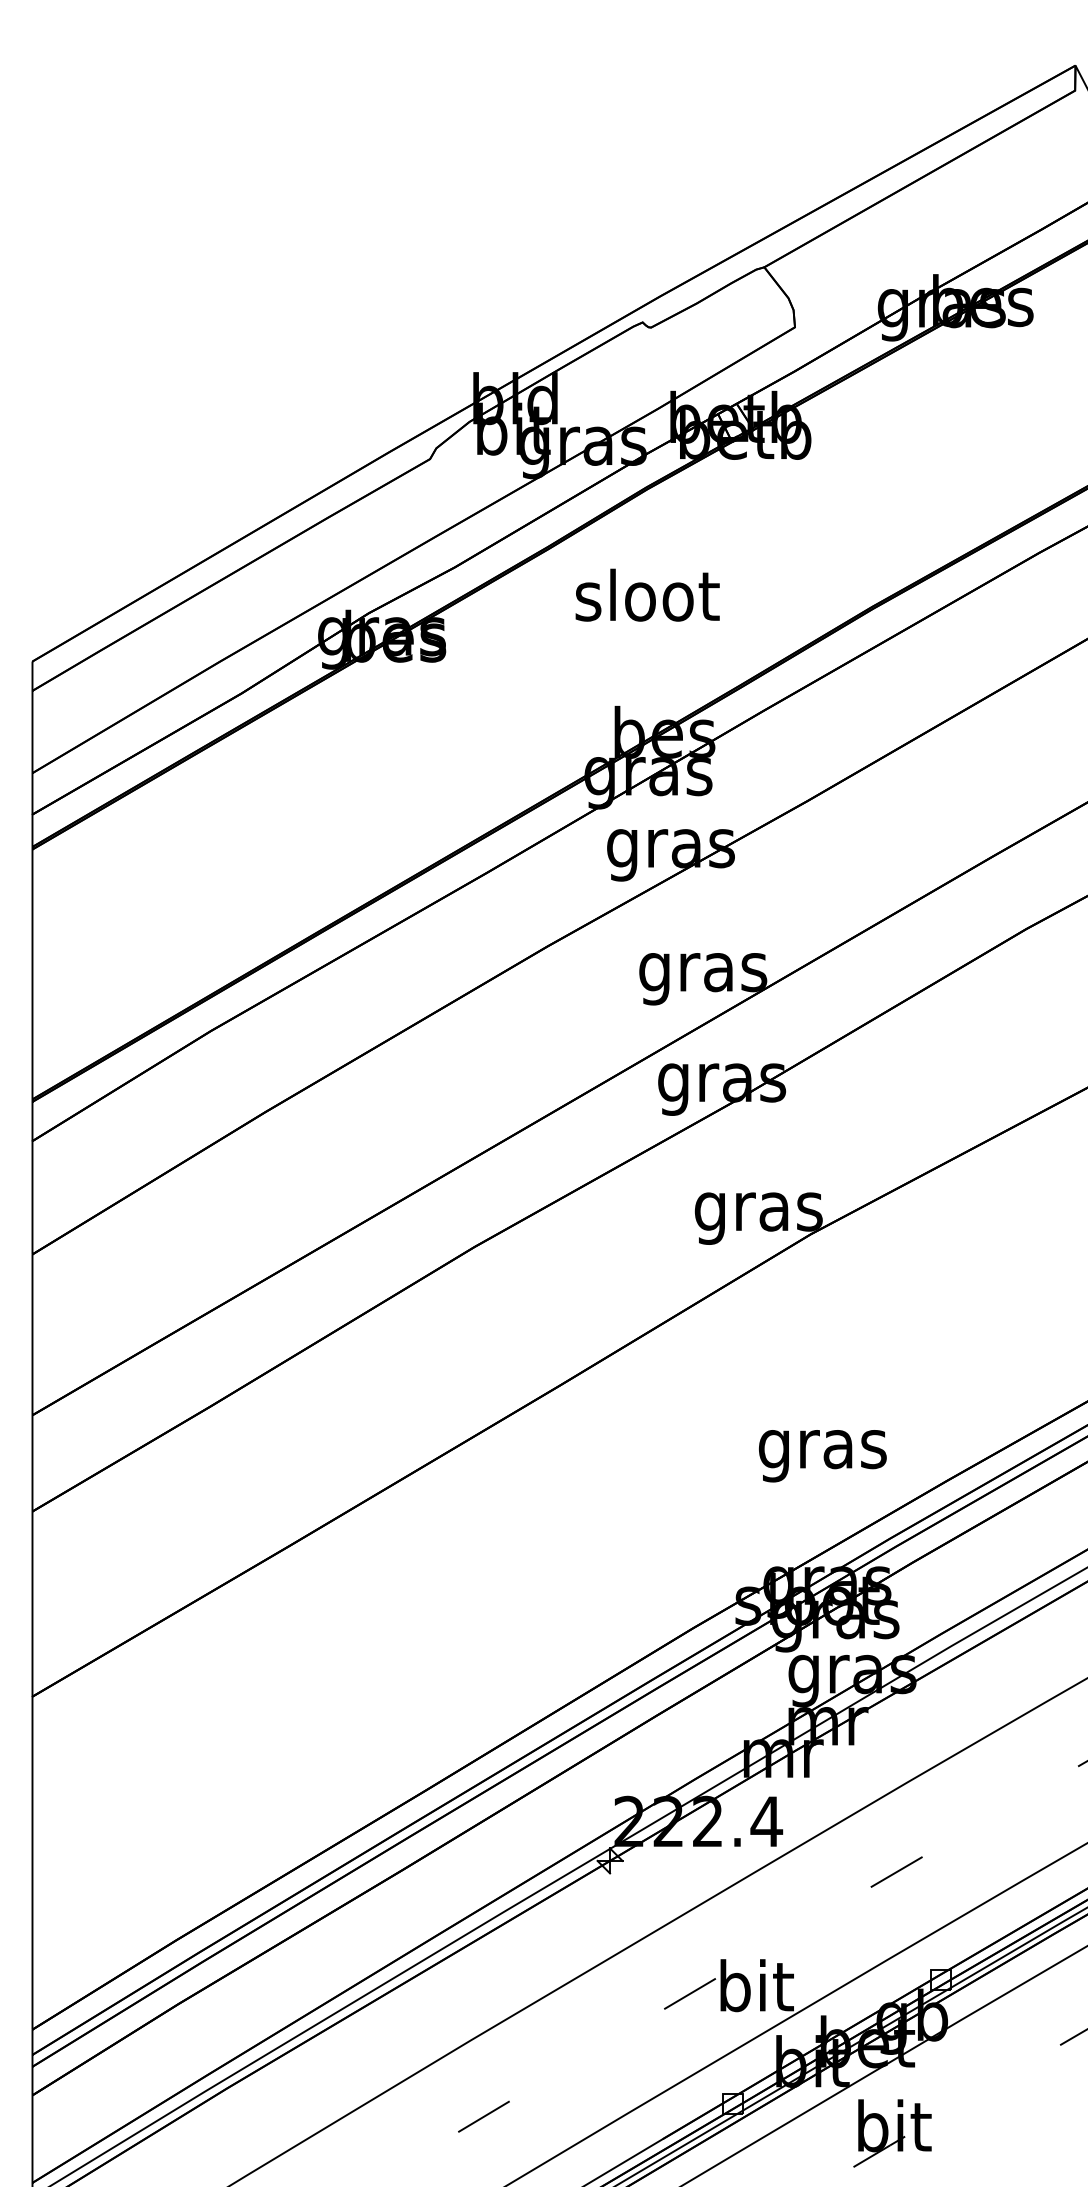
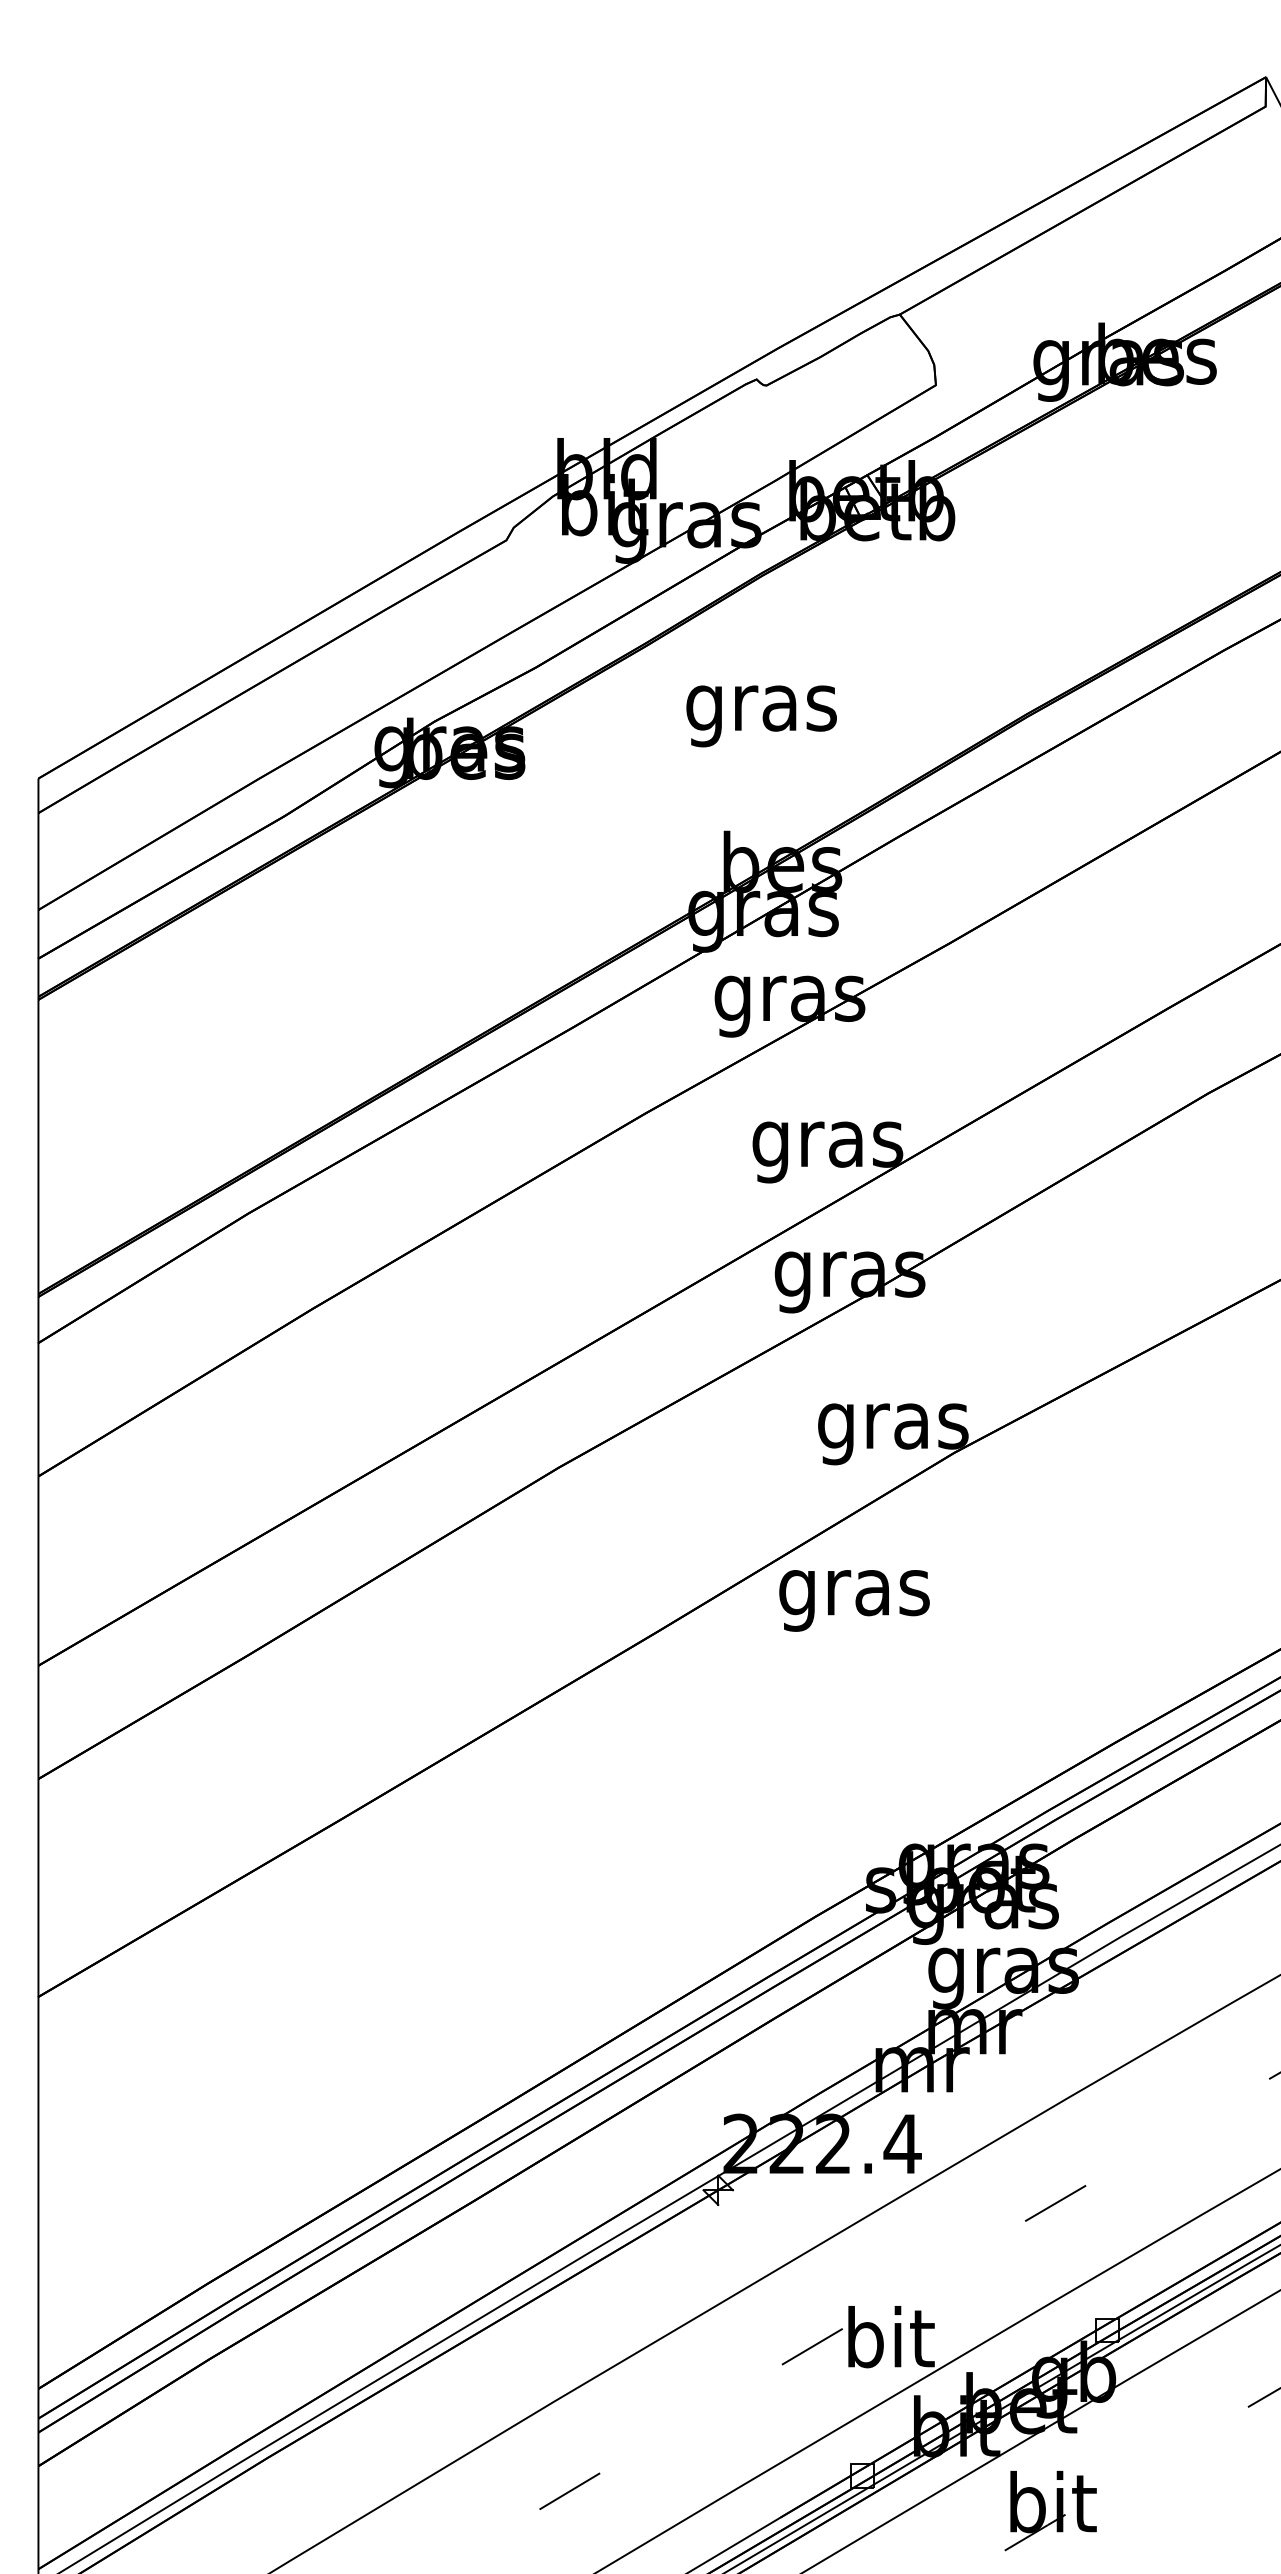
text: (647, 601) -> (762, 707), sloot -> gras
text: (822, 1456) -> (854, 1601), moved

